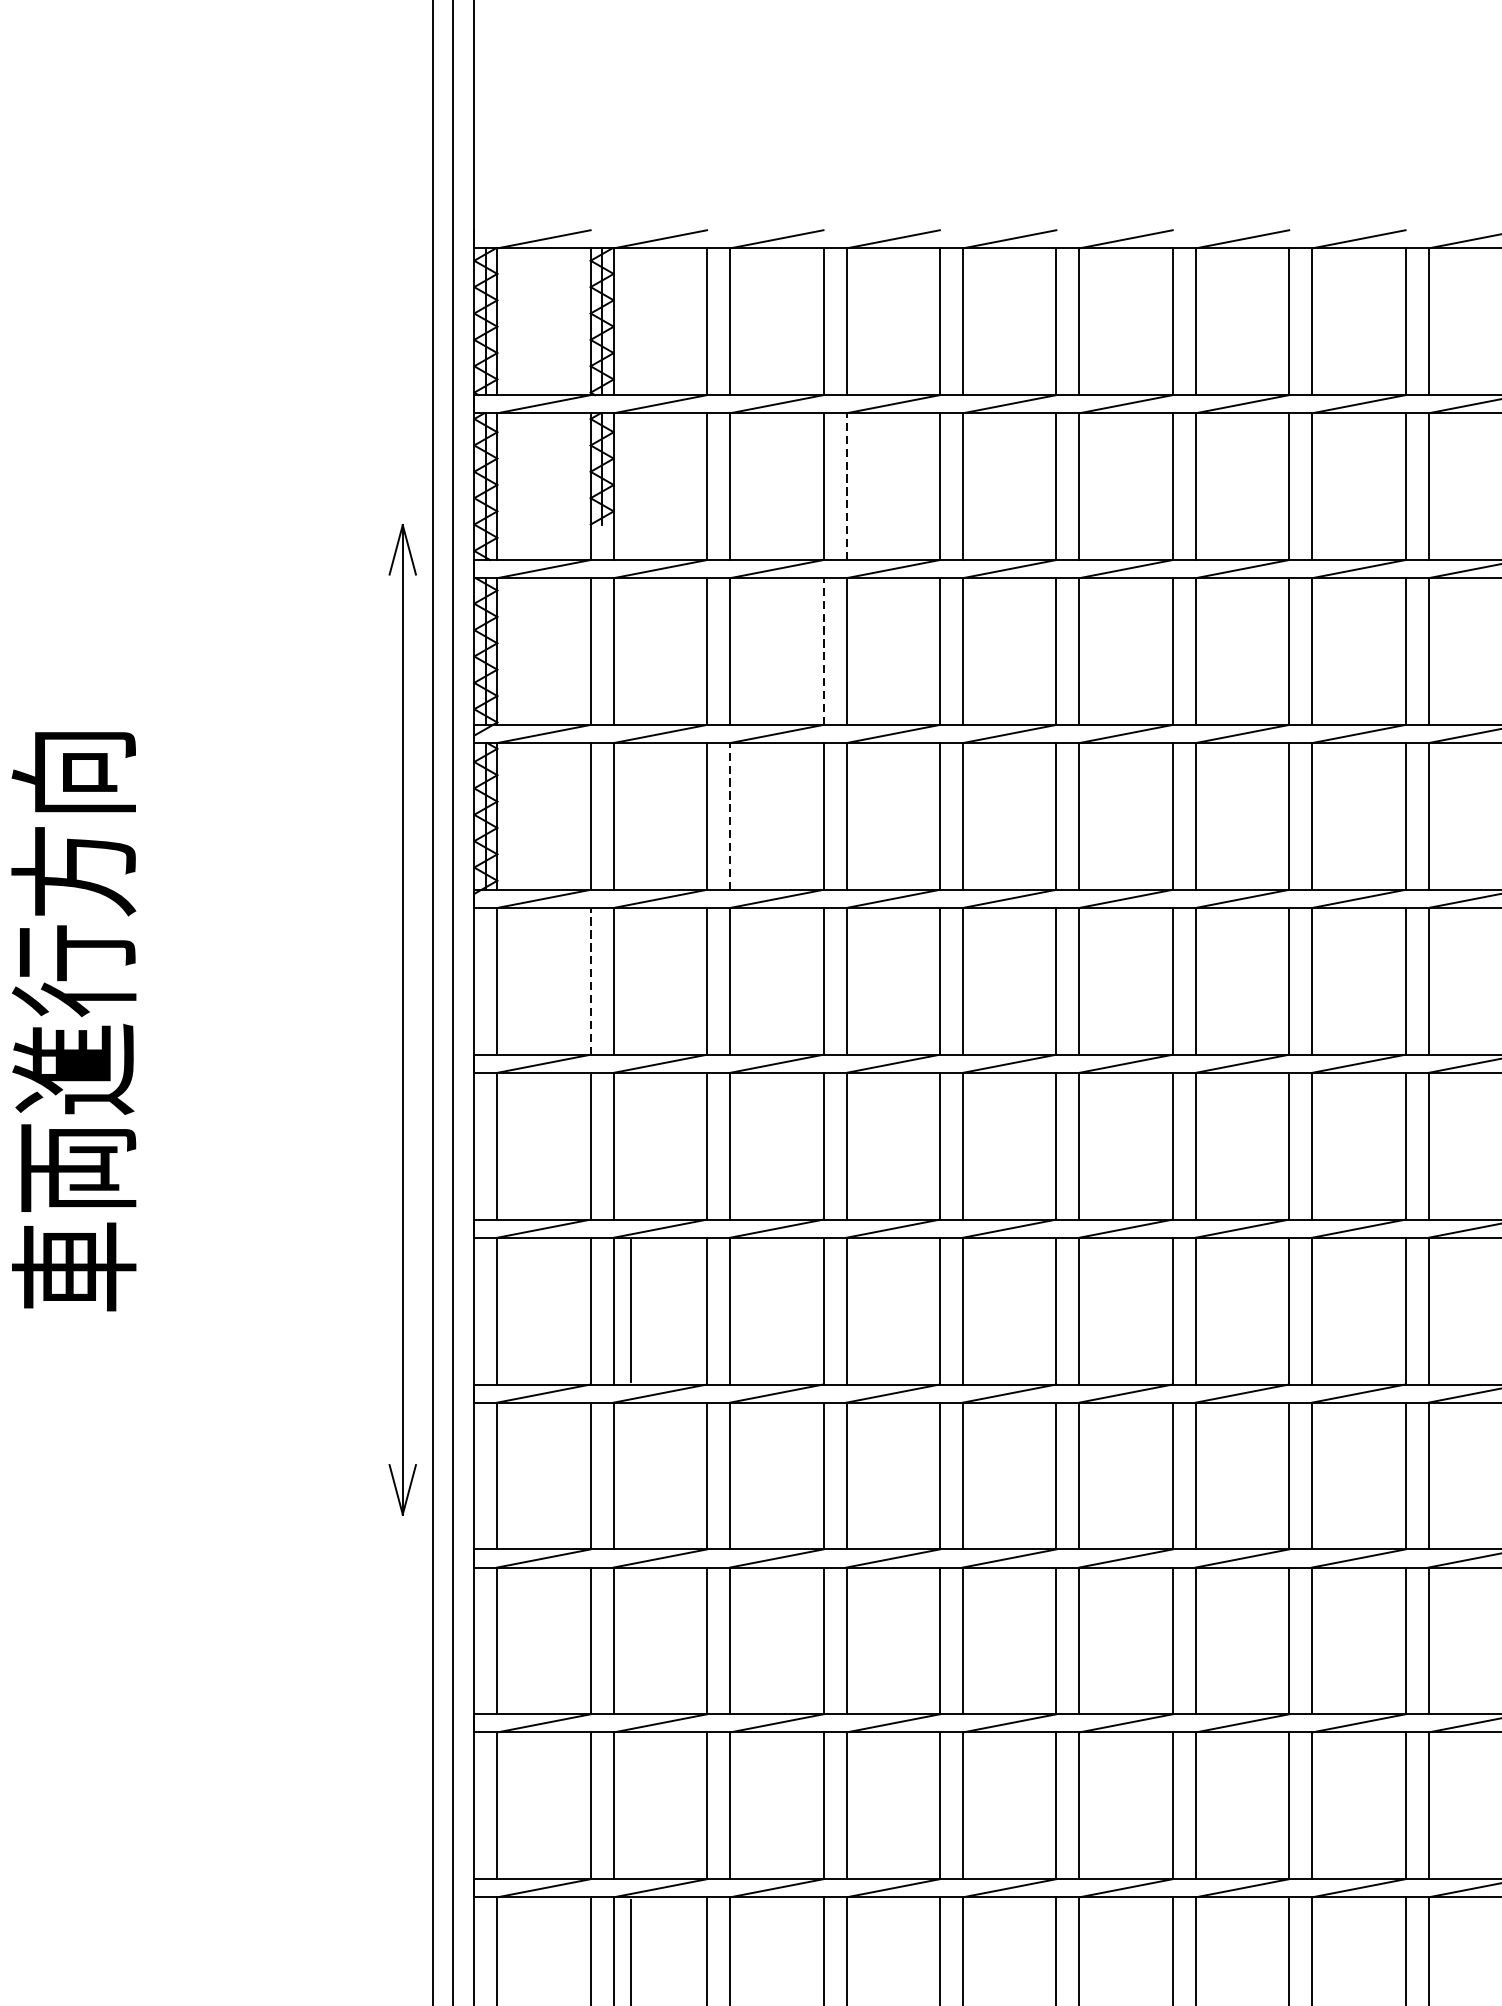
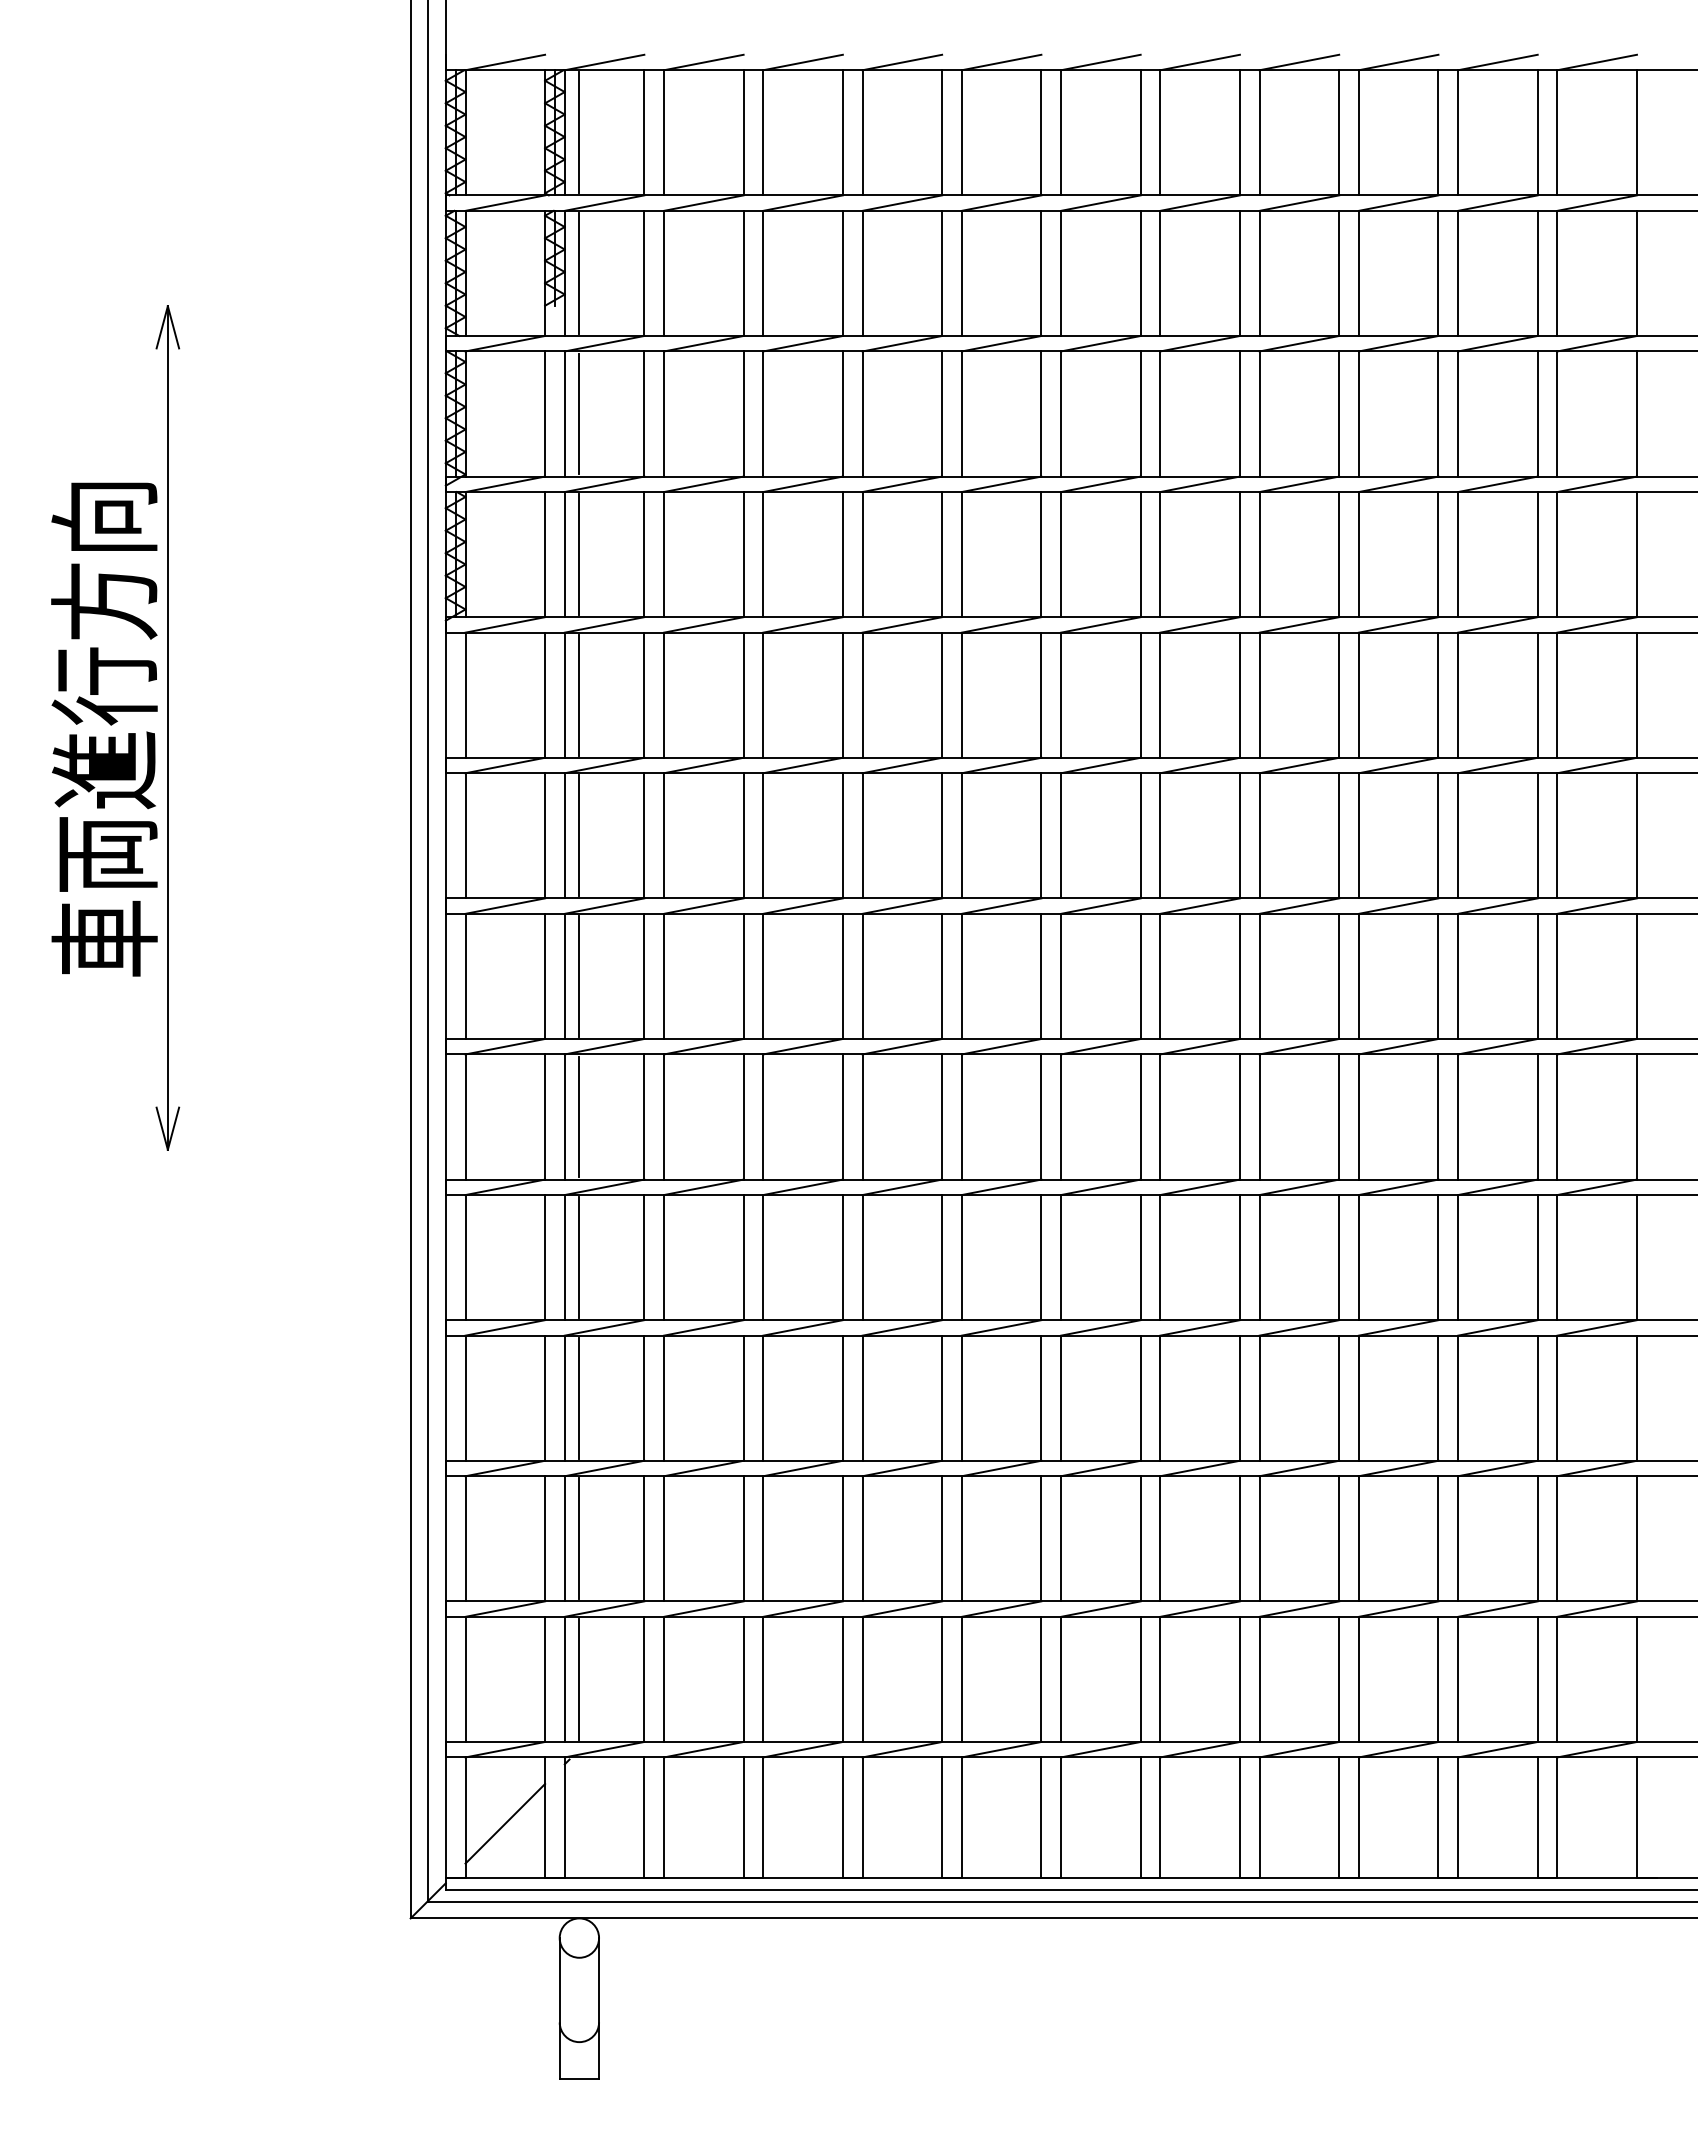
line: (631, 321) -> (579, 132), added
line: (631, 485) -> (579, 272), added
line: (846, 486) -> (763, 273), dashed -> solid
line: (631, 650) -> (579, 413), added
line: (823, 652) -> (743, 414), dashed -> solid
line: (631, 816) -> (579, 554), added
line: (730, 816) -> (664, 554), dashed -> solid
line: (631, 980) -> (579, 694), added
line: (591, 981) -> (545, 695), dashed -> solid
part: (402, 1019) -> (167, 727), moved
line: (631, 1145) -> (579, 835), added
line: (631, 1475) -> (579, 1116), added
line: (631, 1640) -> (579, 1257), added
line: (631, 1804) -> (579, 1397), added

